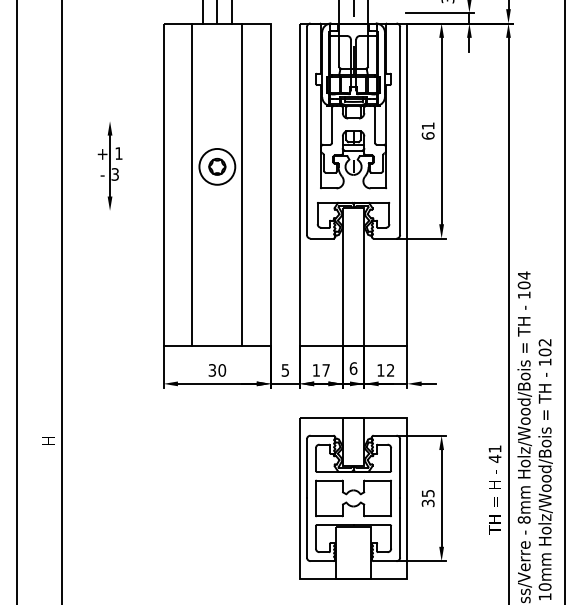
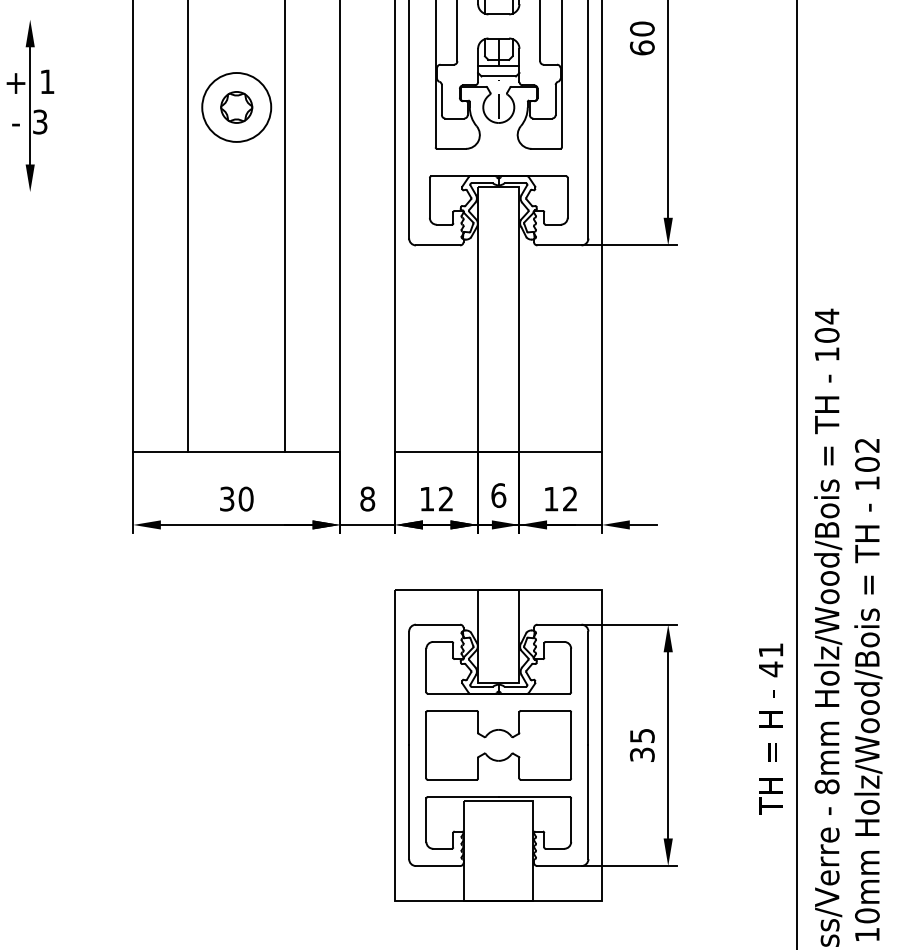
text: (427, 125) -> (641, 27), 61 -> 60
text: (285, 370) -> (367, 499), 5 -> 8
text: (325, 370) -> (444, 499), 17 -> 12

